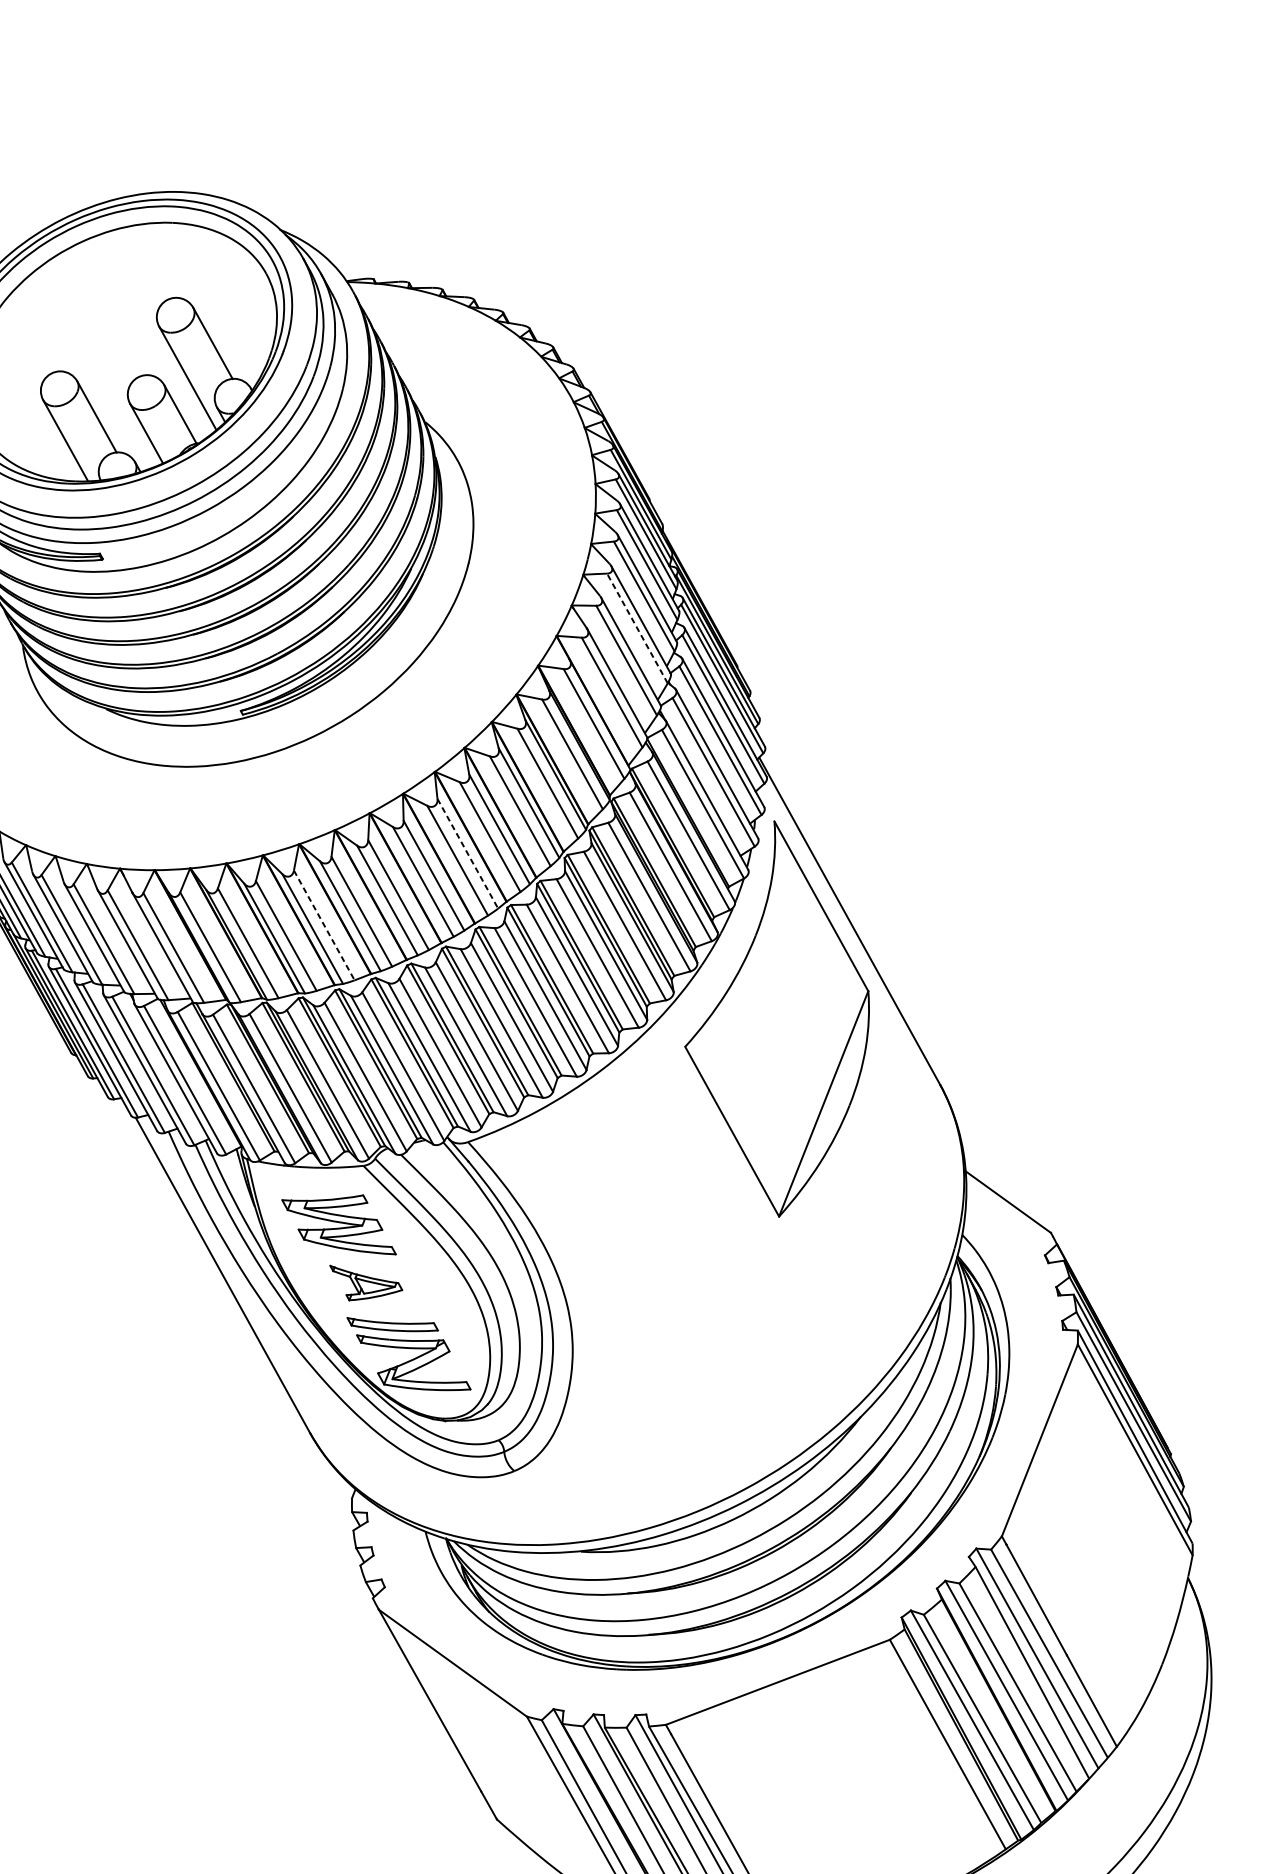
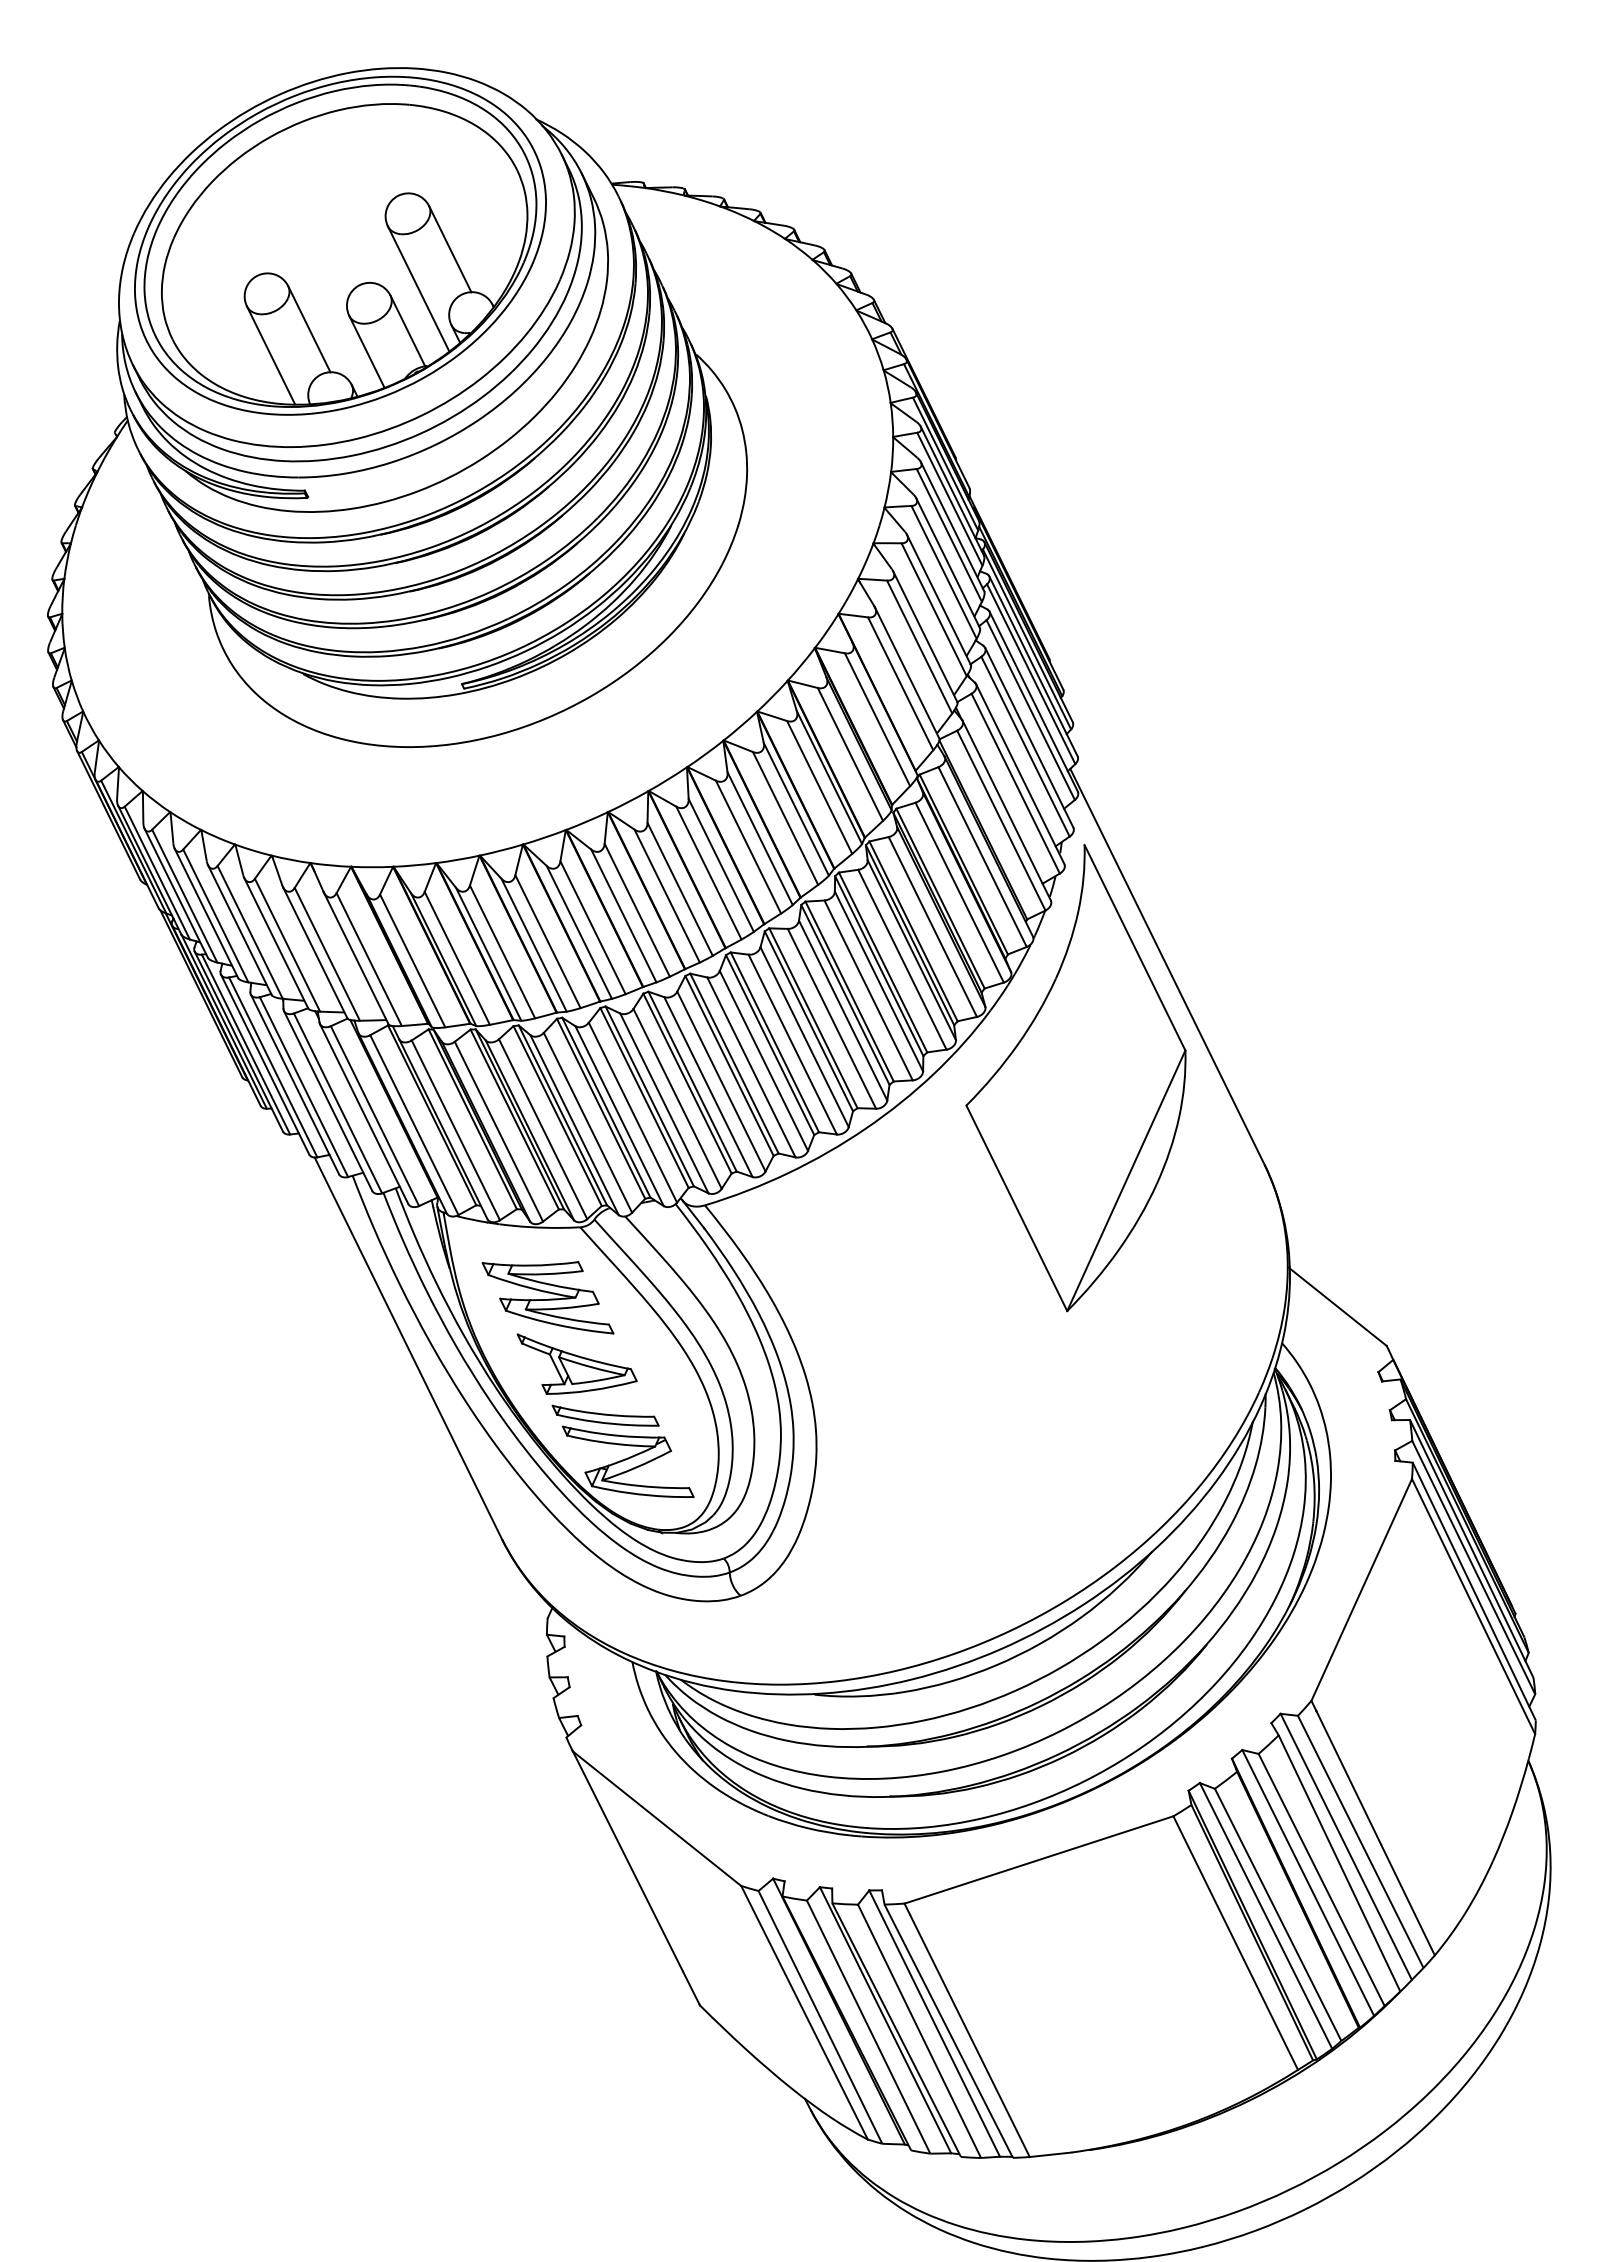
line: (637, 628) -> (934, 609), dashed -> solid
line: (468, 853) -> (721, 865), dashed -> solid
line: (323, 925) -> (547, 941), dashed -> solid
part: (365, 1281) -> (576, 1363), size x1.43

